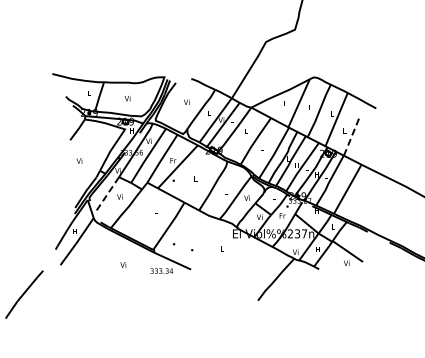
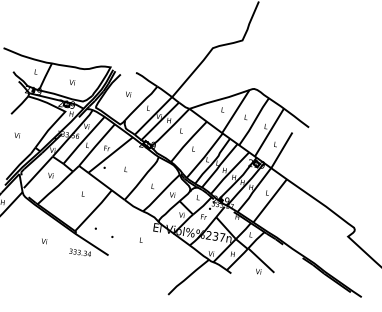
line: (352, 135) -> (282, 150), dashed -> solid
line: (106, 195) -> (38, 172), dashed -> solid

